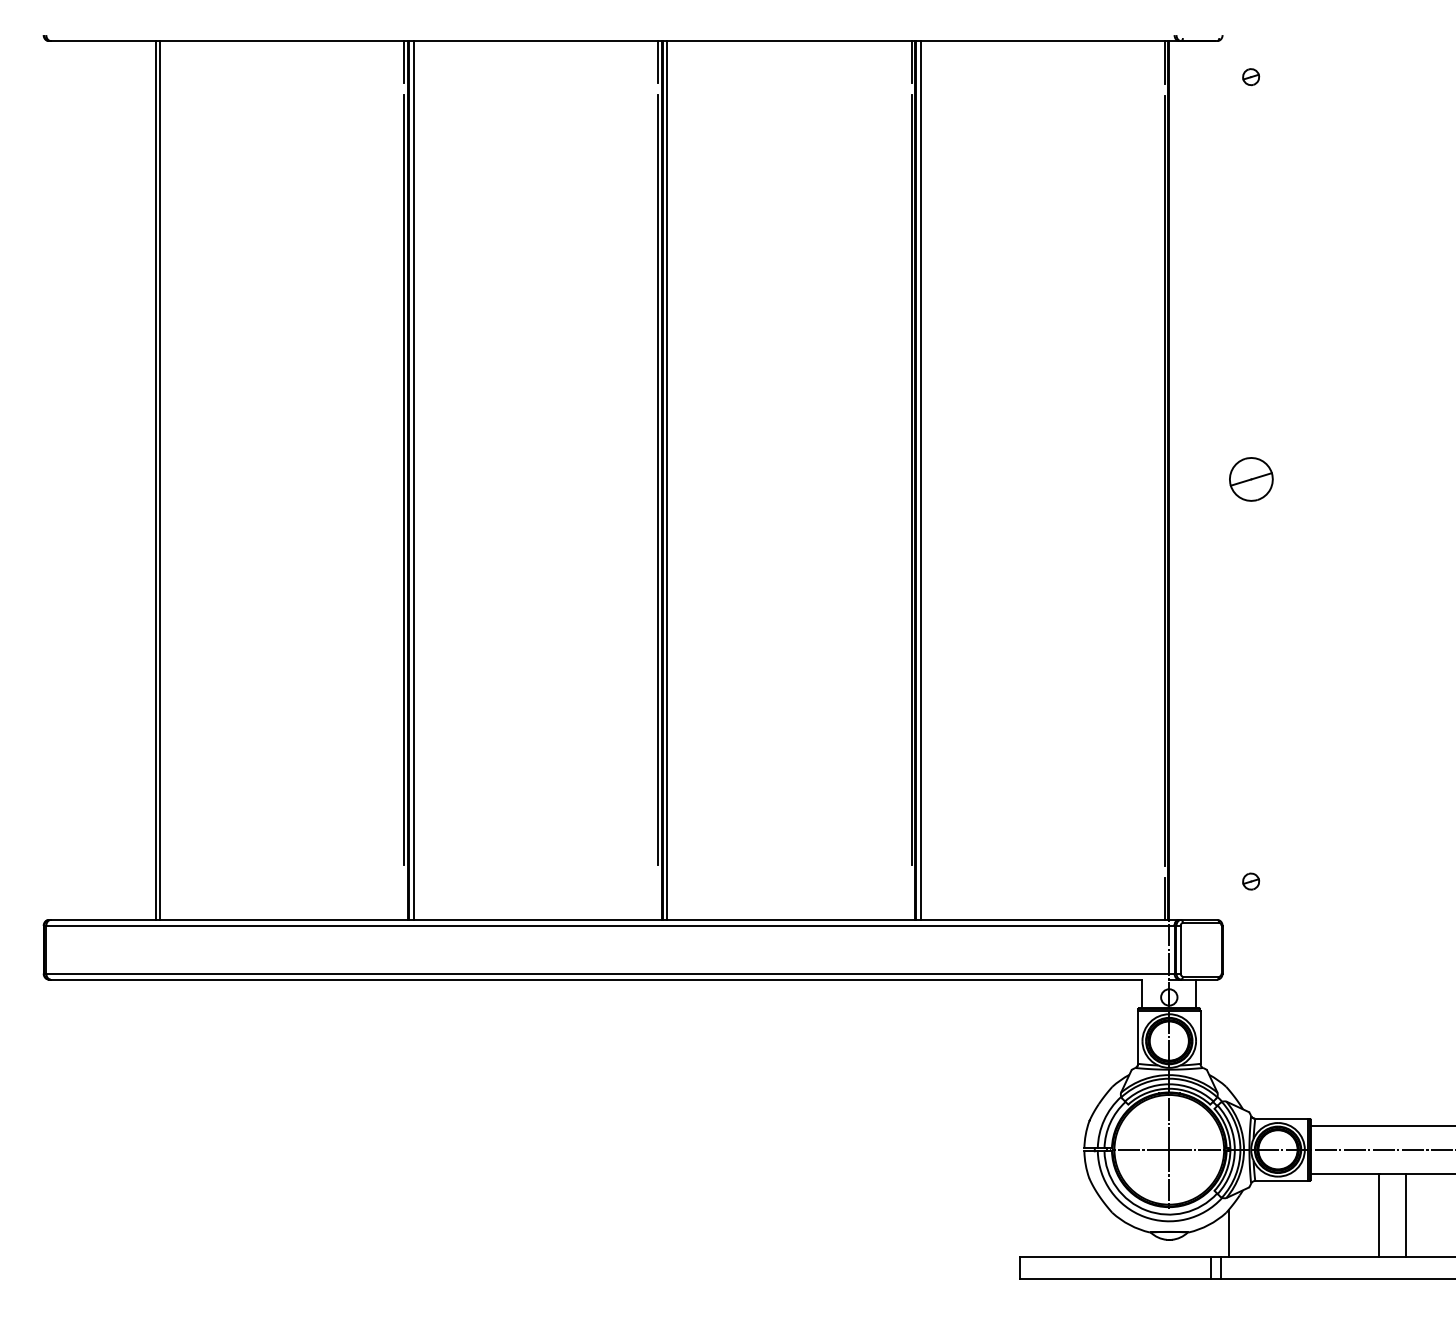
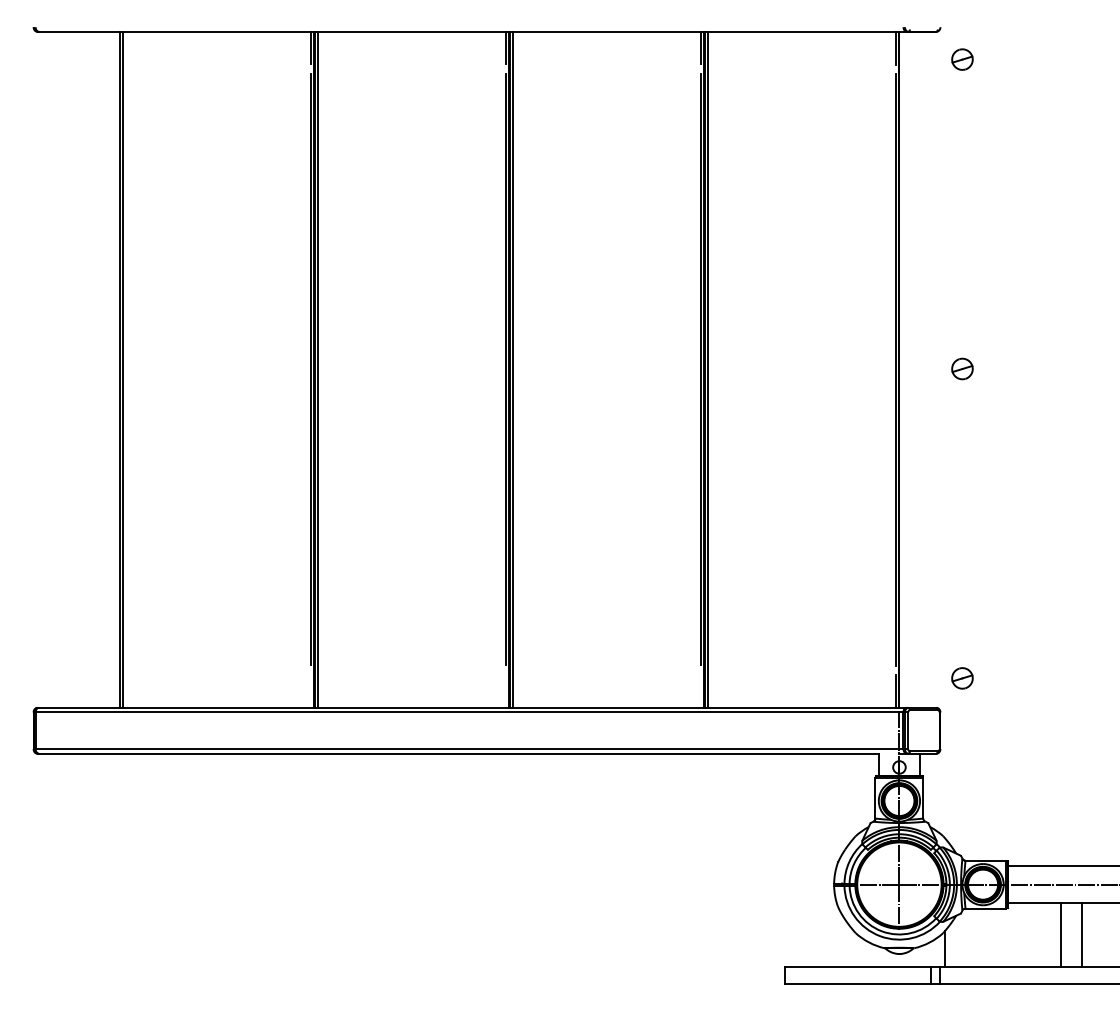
part: (1250, 76) -> (961, 59), size x1.67
part: (1250, 479) -> (961, 369), size x0.62
part: (1250, 881) -> (961, 678), size x1.67

